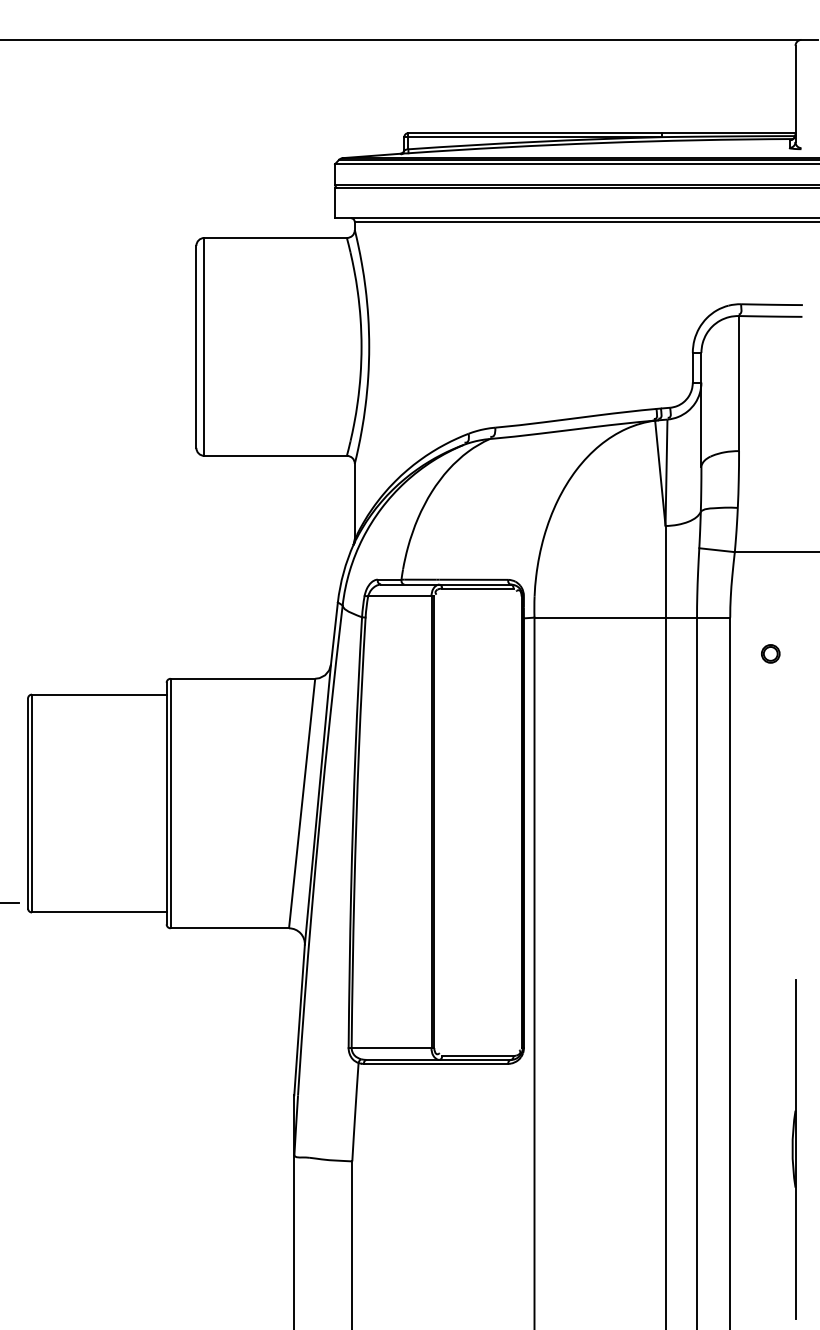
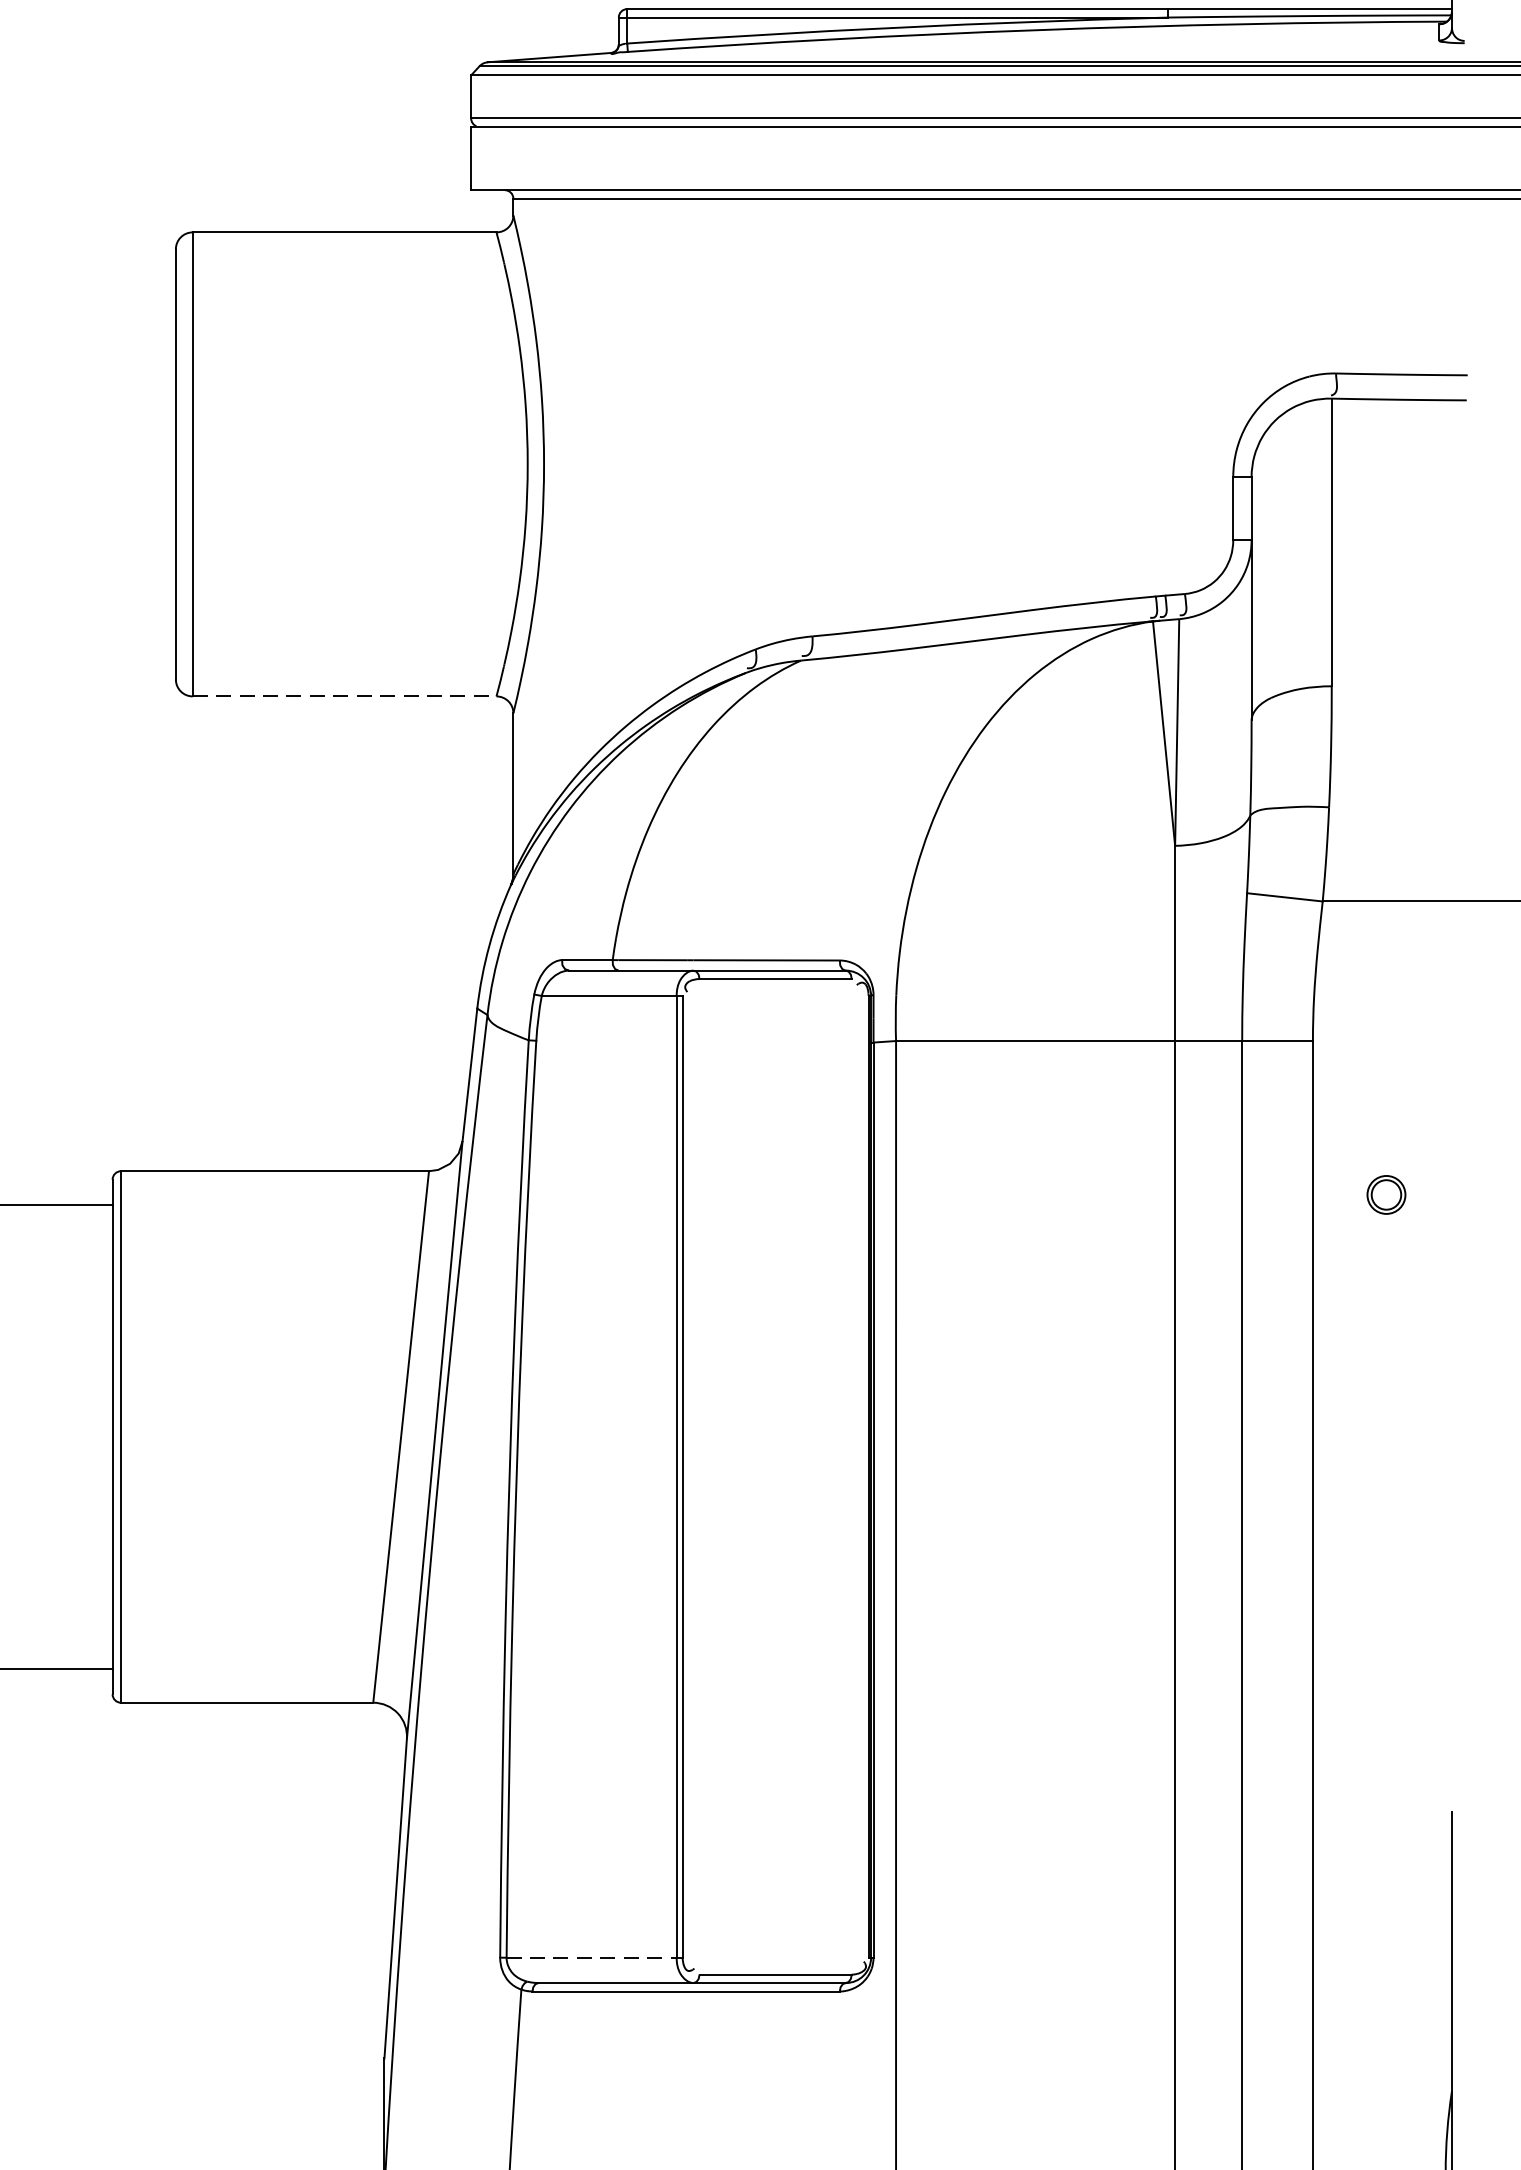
line: (276, 455) -> (346, 695), solid -> dashed
part: (770, 653) -> (1385, 1194), moved
line: (393, 1048) -> (595, 1958), solid -> dashed

